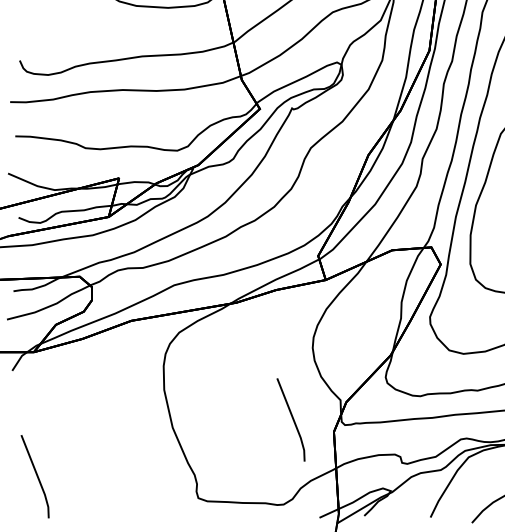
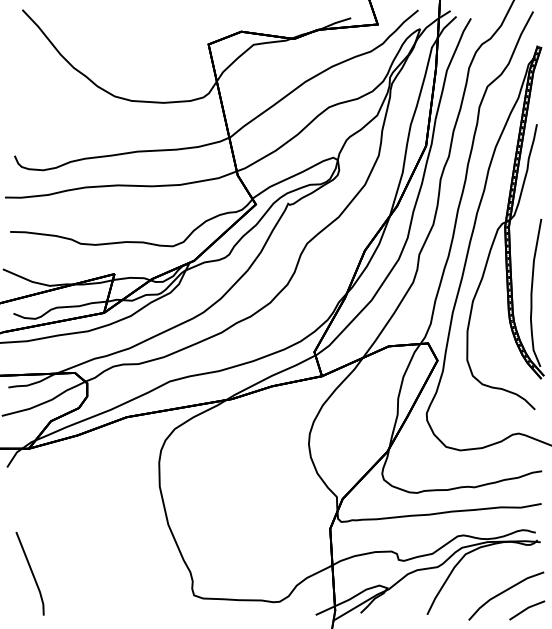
line: (292, 419) -> (288, 516), removed

